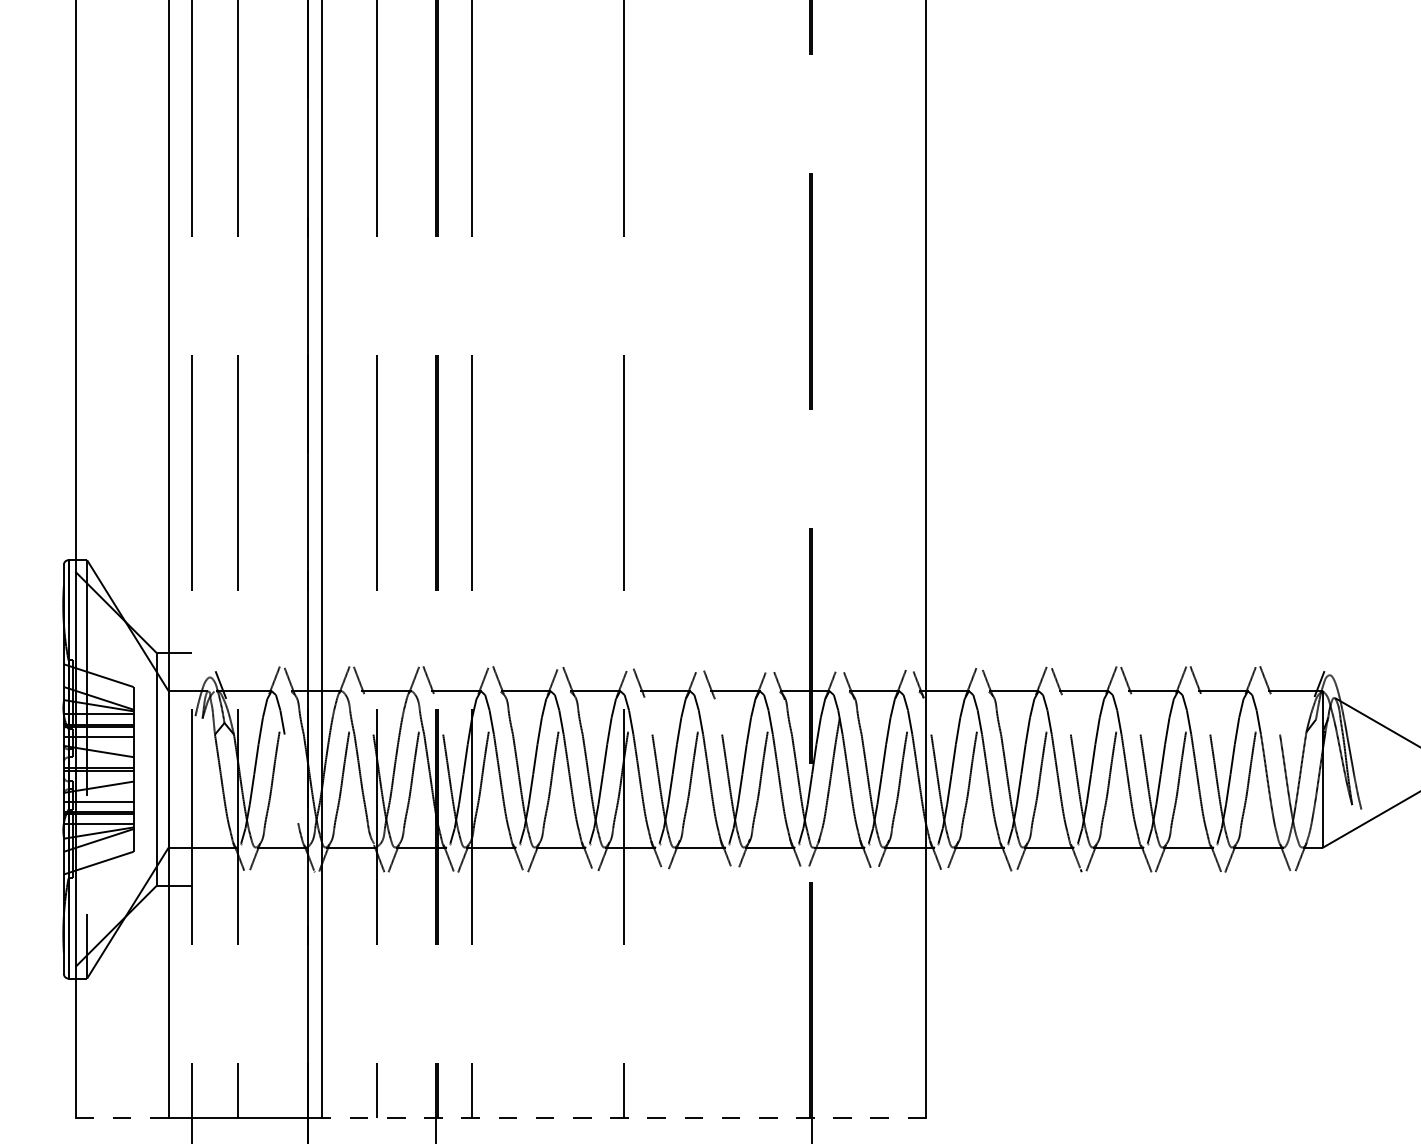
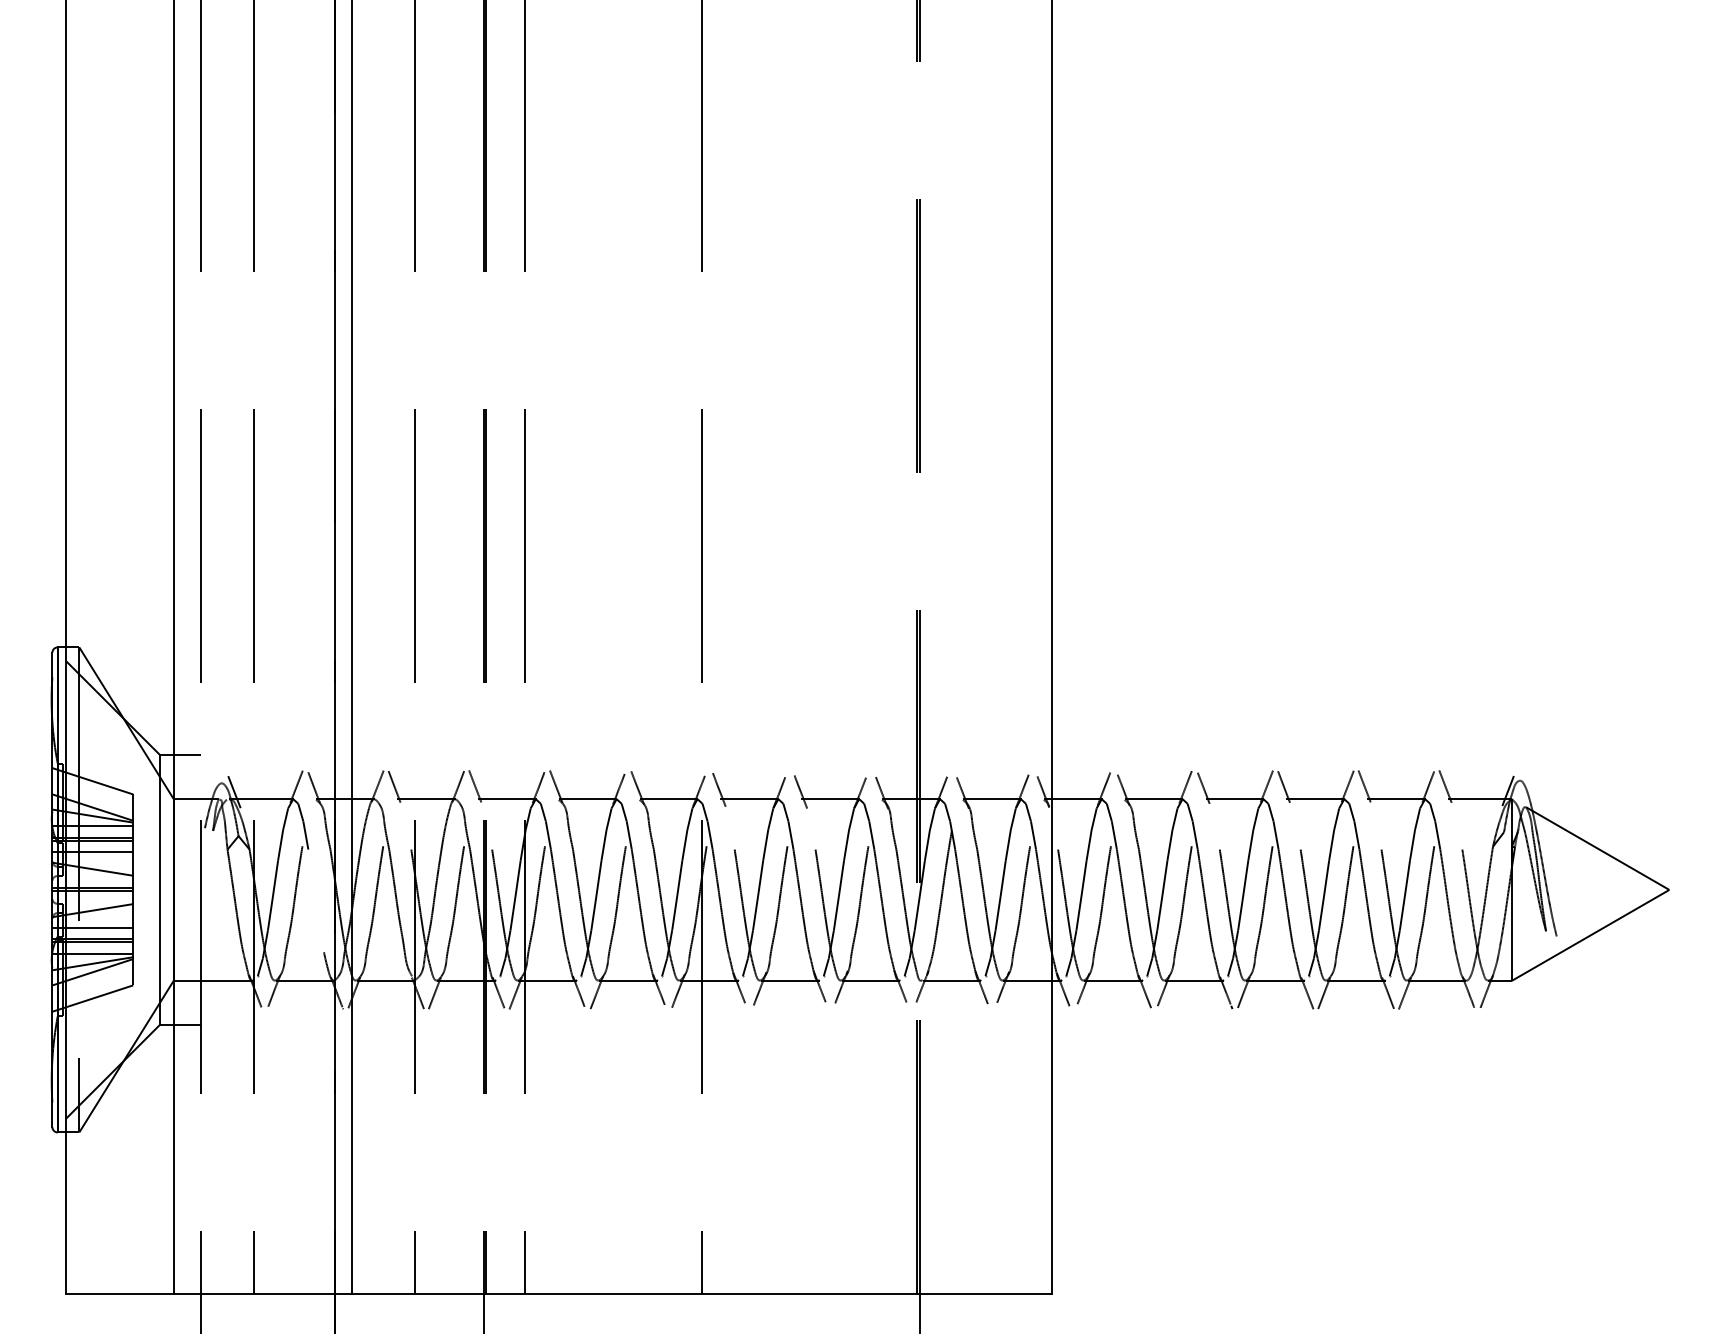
line: (121, 1118) -> (119, 1294), dashed -> solid
line: (623, 1118) -> (701, 1294), dashed -> solid

